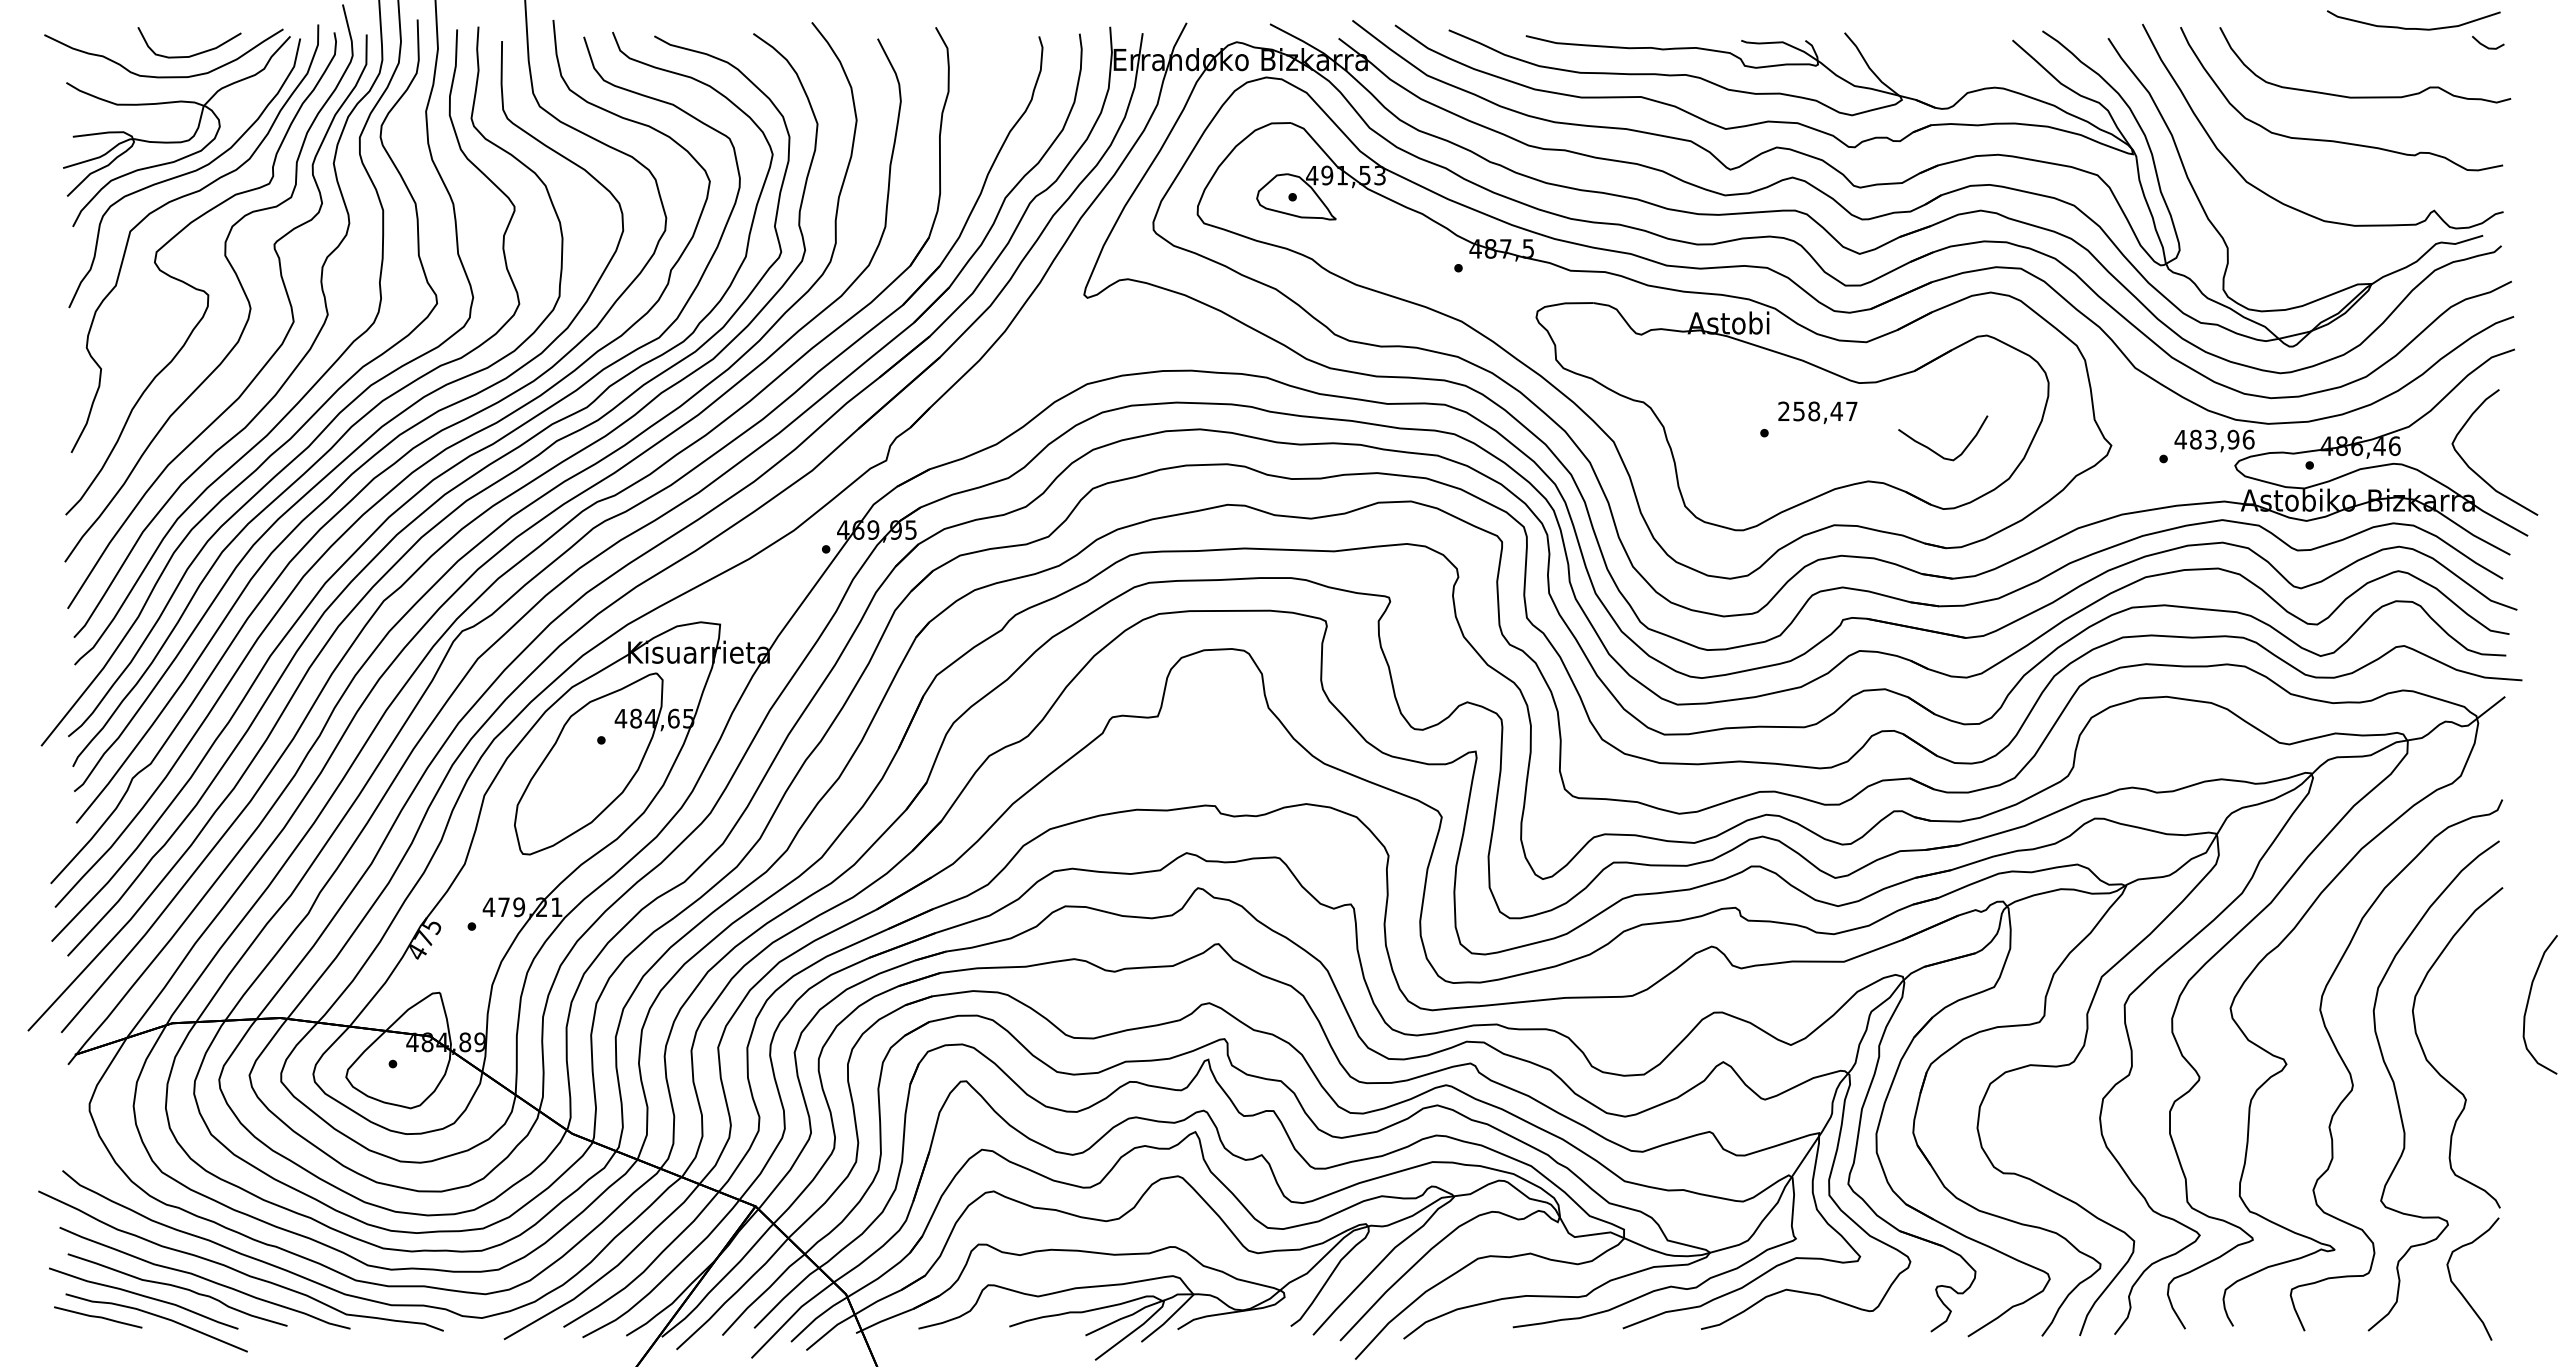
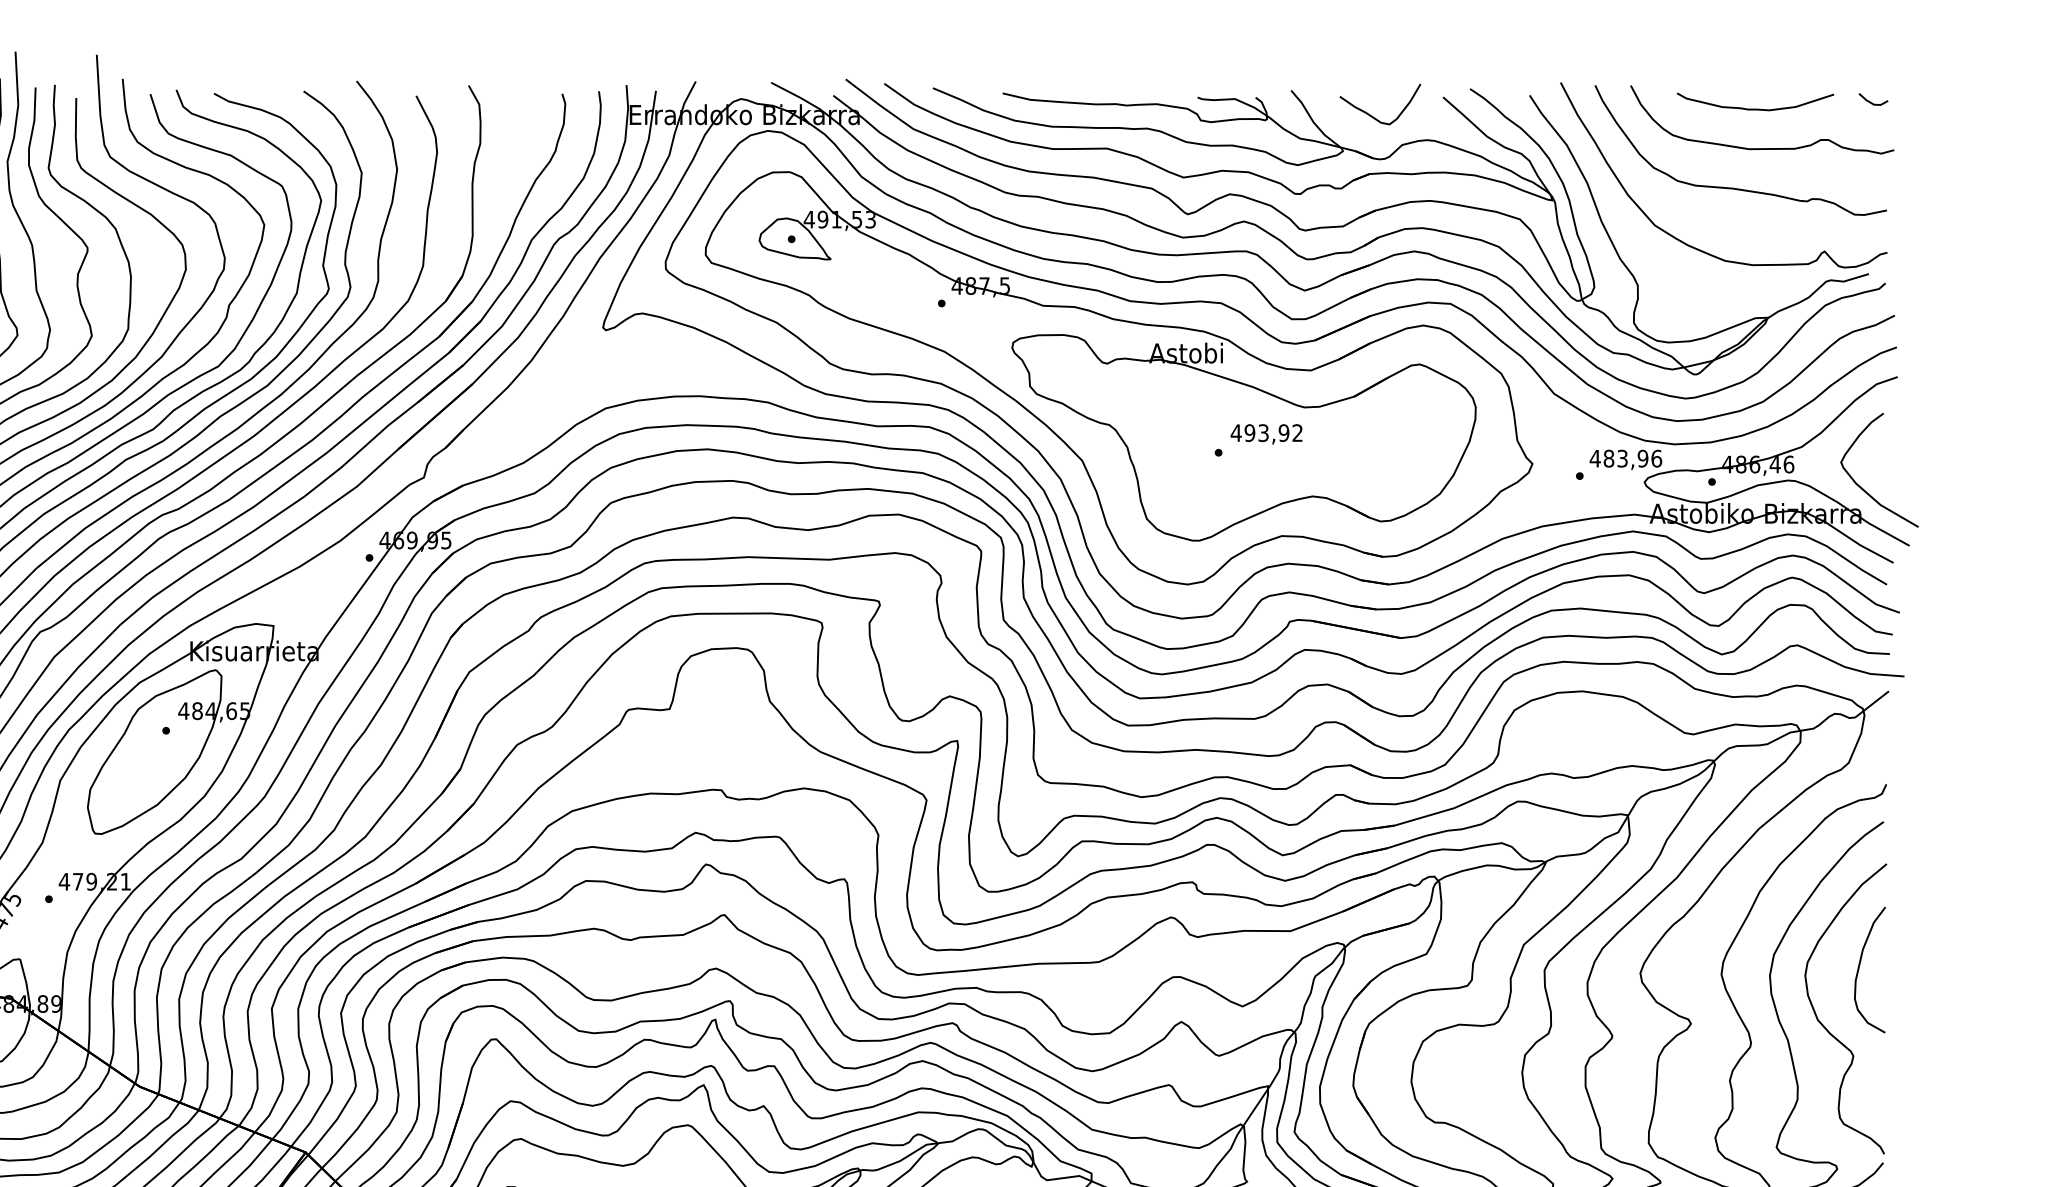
curve: (2413, 28) -> (1755, 109), moved
text: (1817, 411) -> (1266, 433), 258,47 -> 493,92
curve: (1935, 451) -> (1373, 116), moved
curve: (2529, 1000) -> (1860, 966), moved

